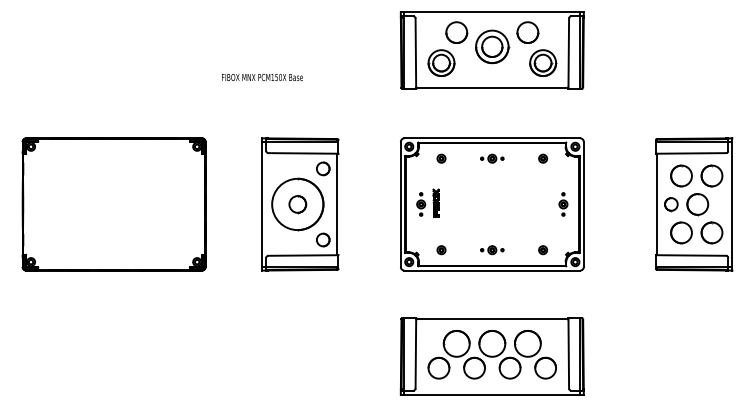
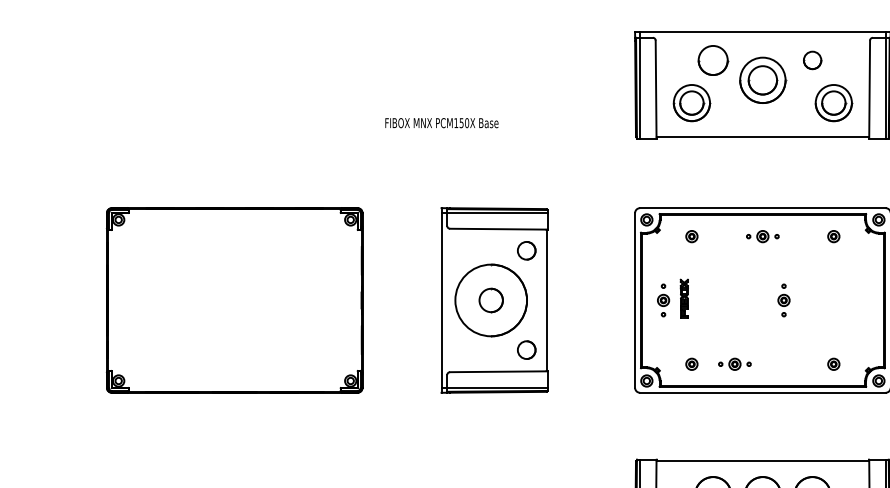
part: (527, 32) -> (811, 60), size x0.6
part: (563, 204) -> (784, 300), moved
part: (492, 250) -> (735, 364), moved

